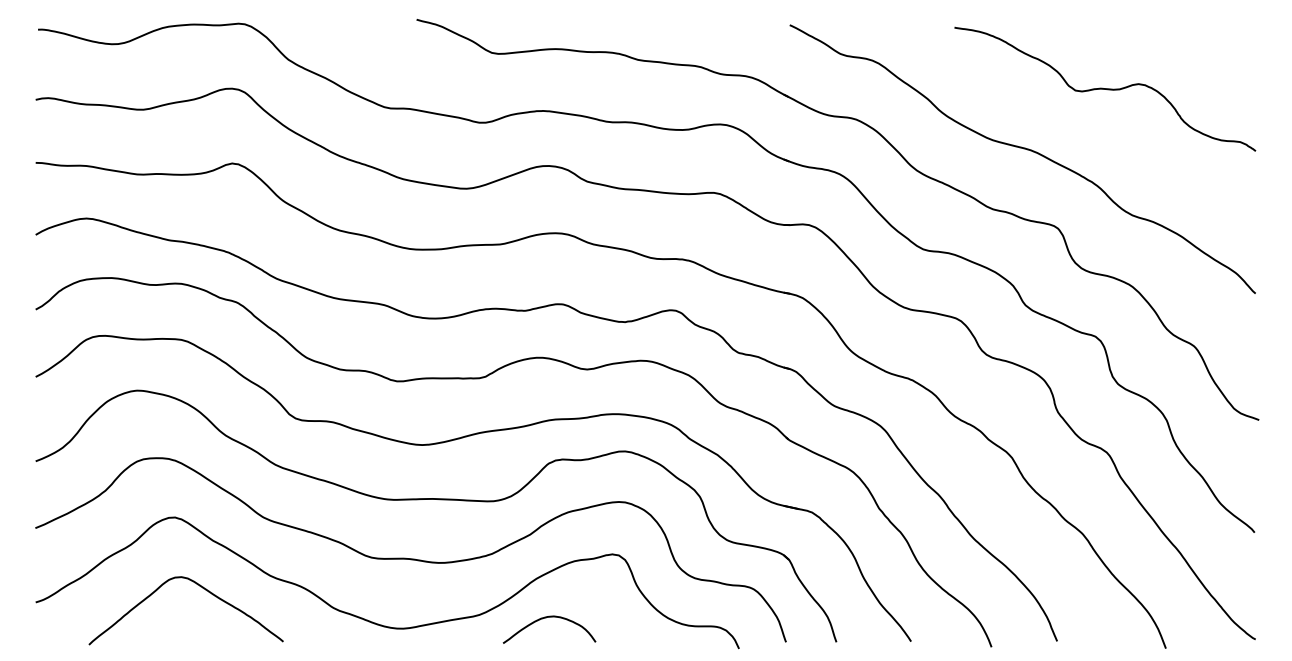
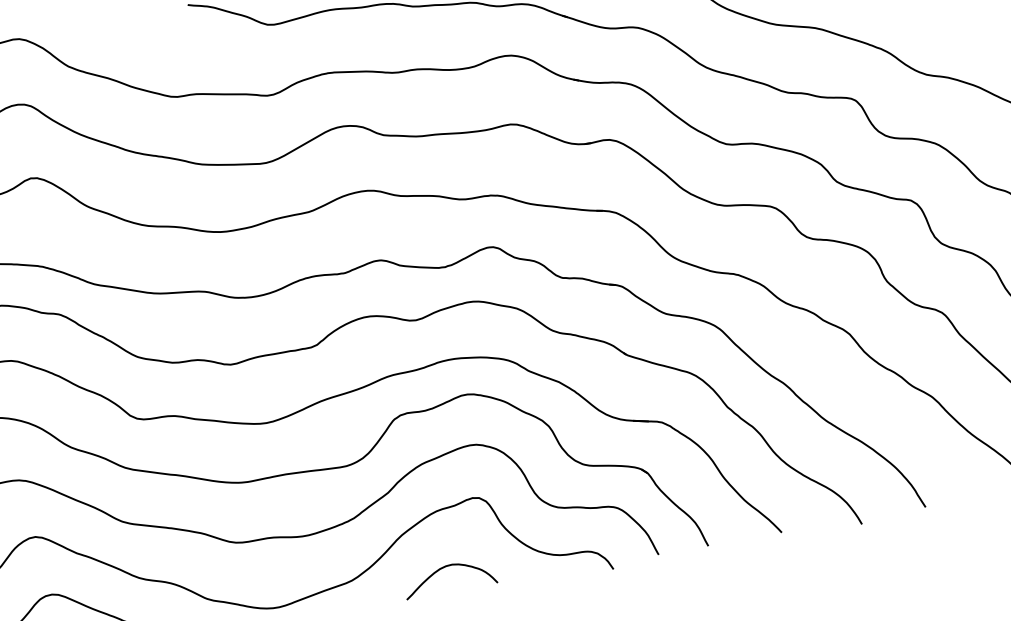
curve: (546, 618) -> (445, 567), moved

